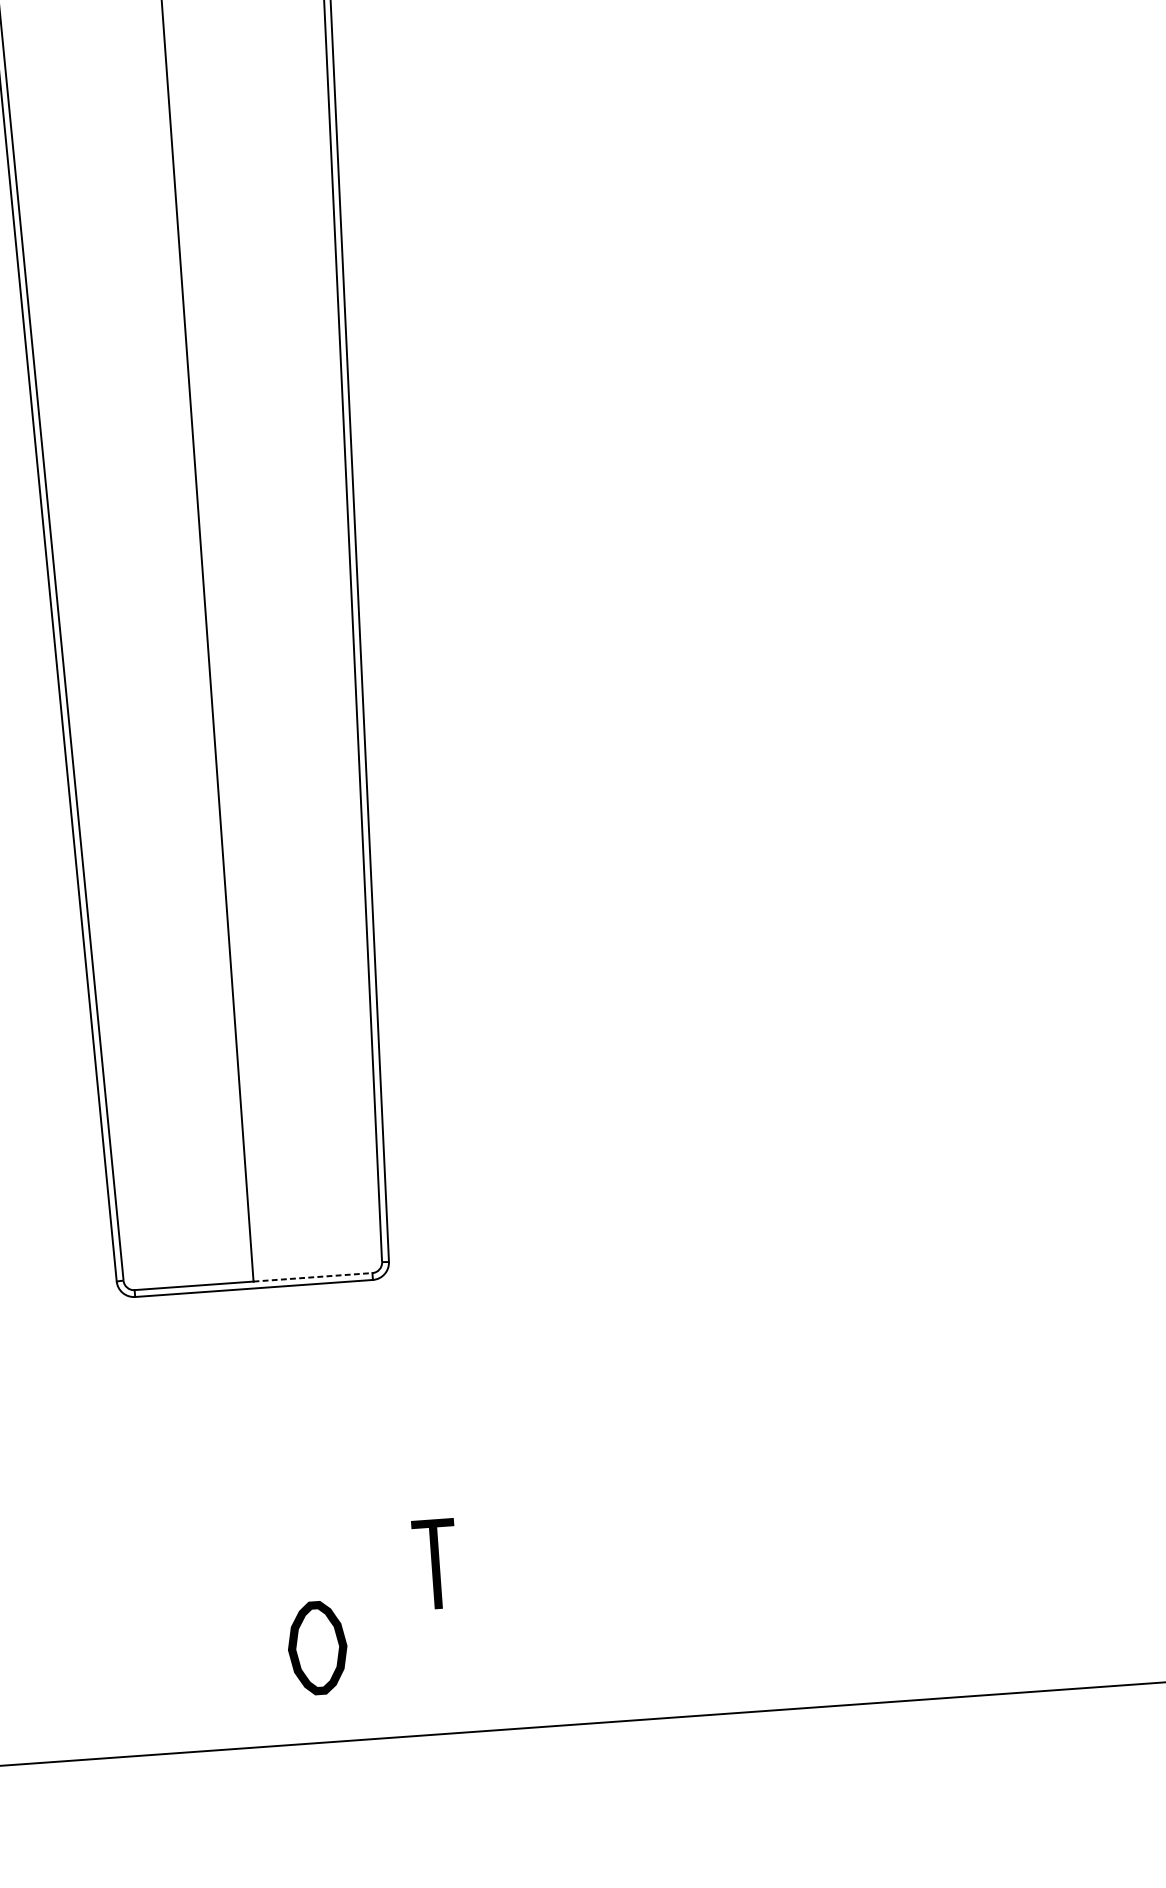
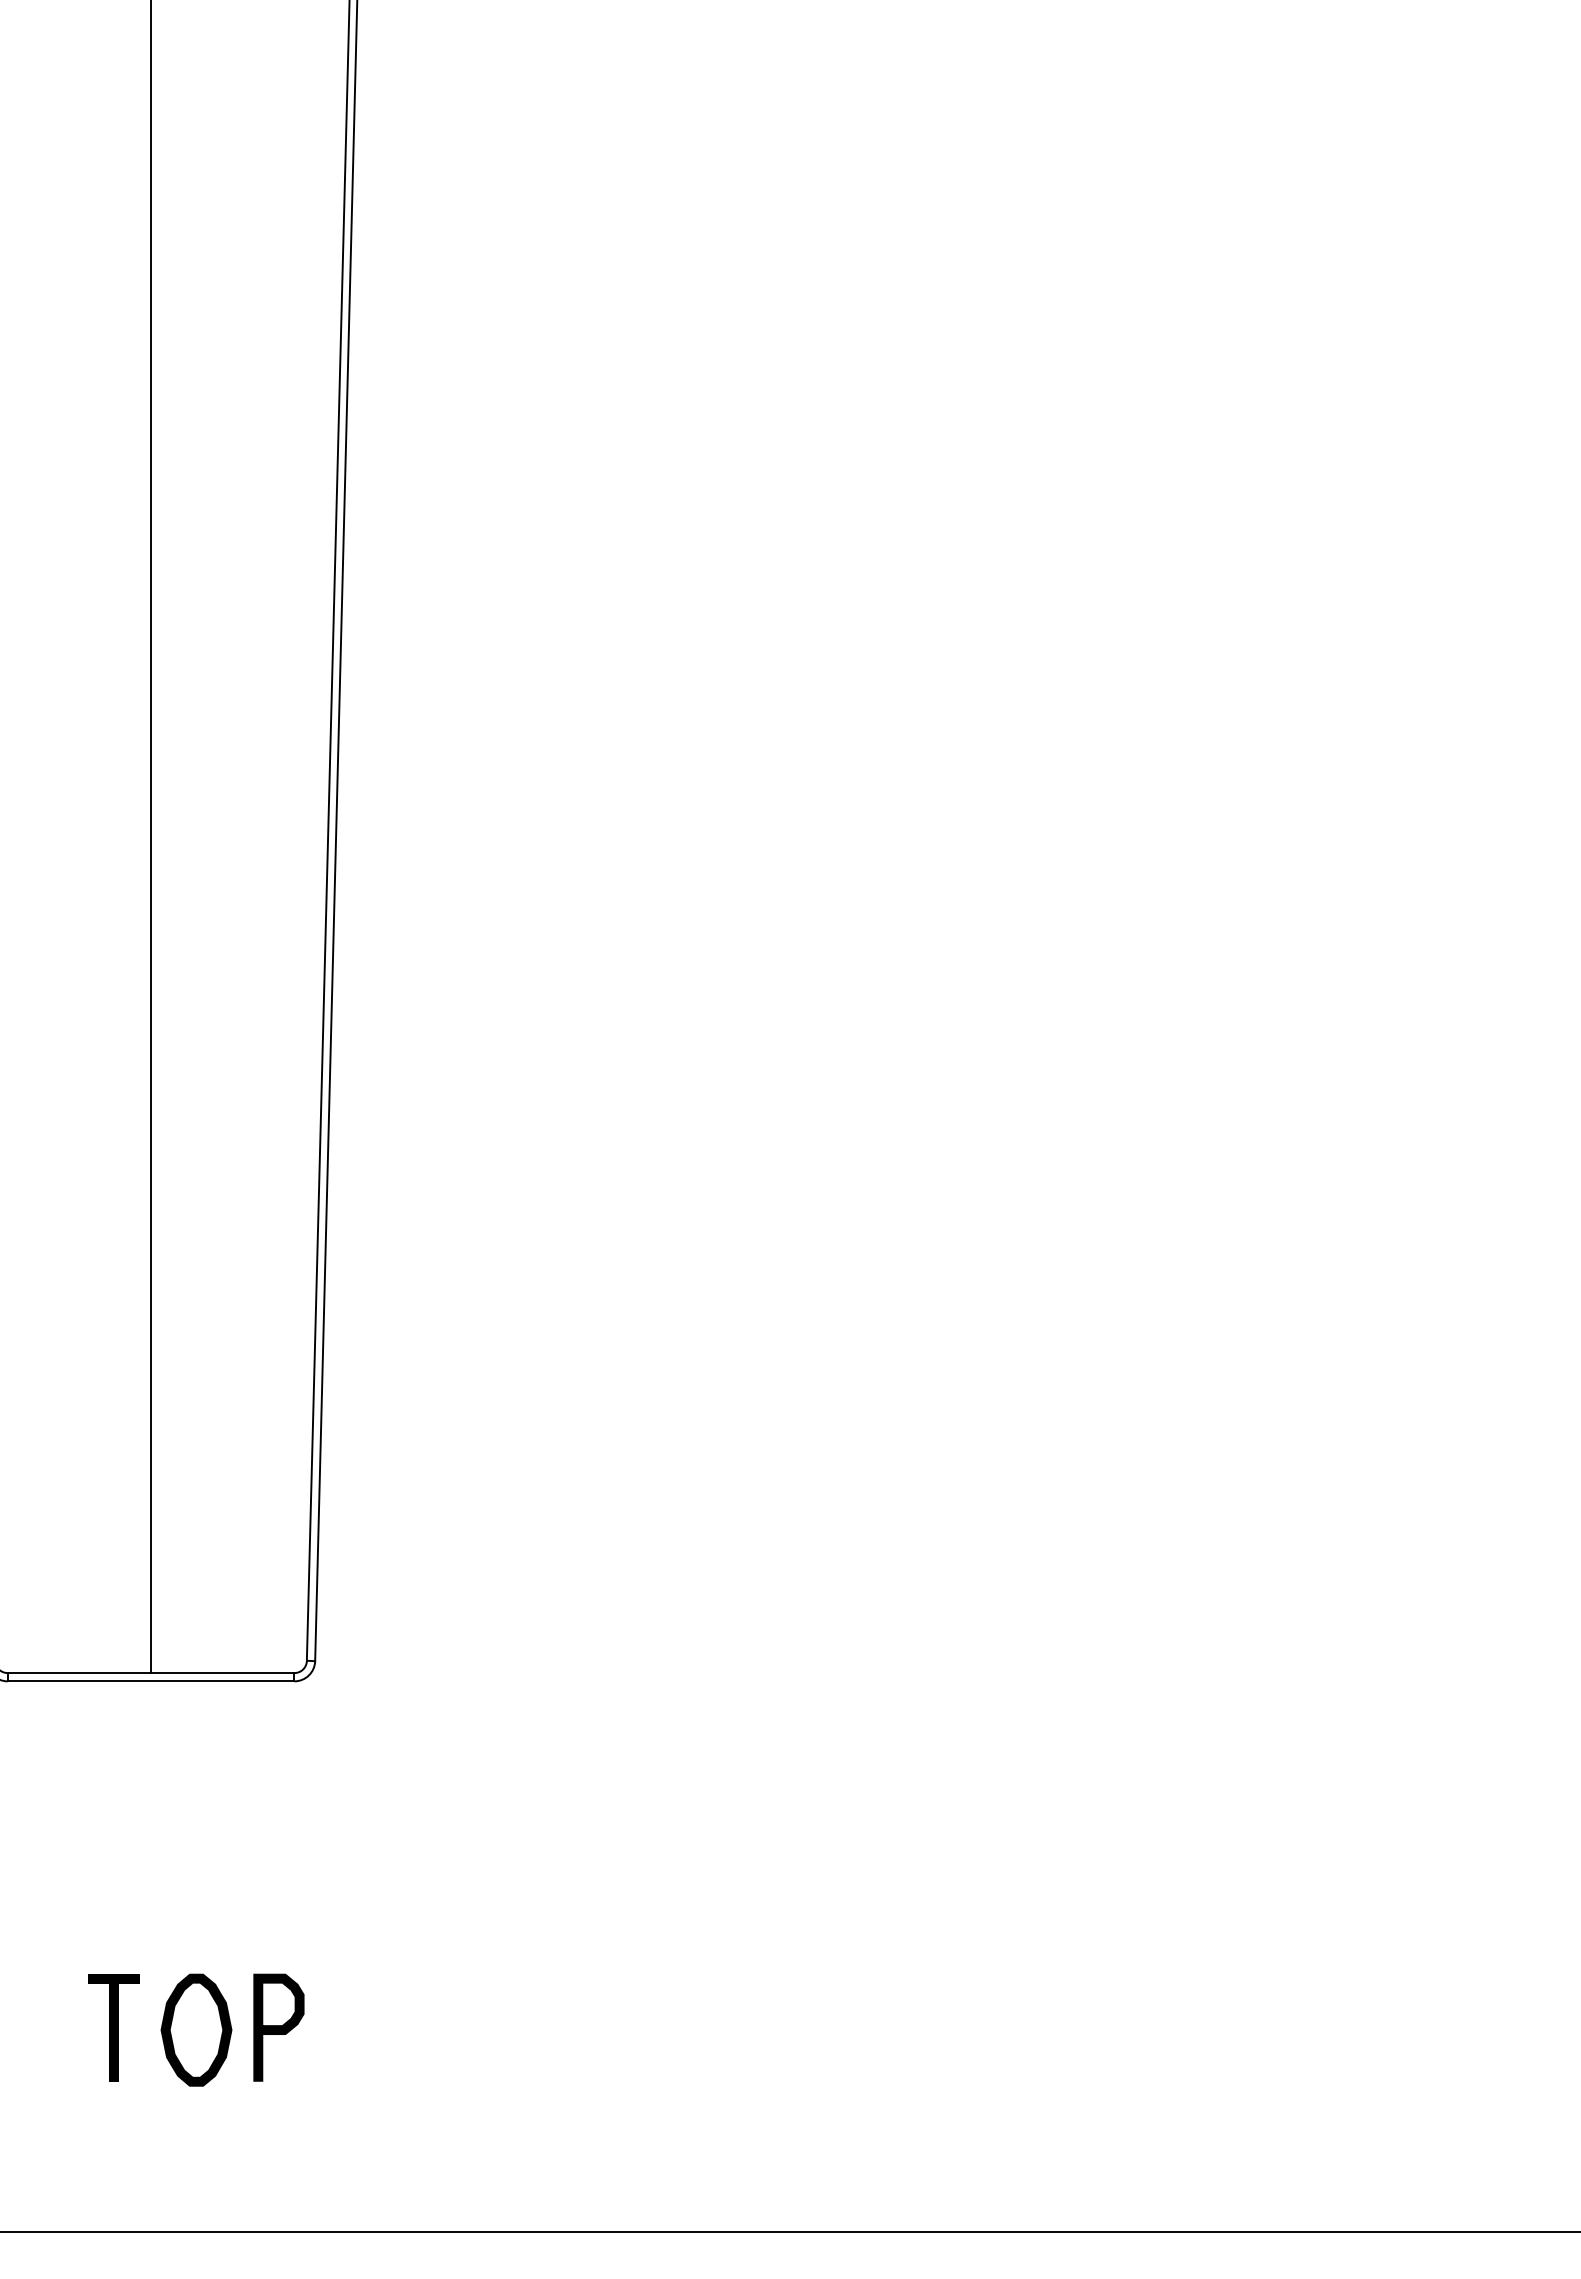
line: (312, 1277) -> (222, 1673), dashed -> solid
part: (435, 1564) -> (113, 2027), moved
curve: (380, 1568) -> (278, 2027), added
part: (317, 1647) -> (196, 2029), moved

